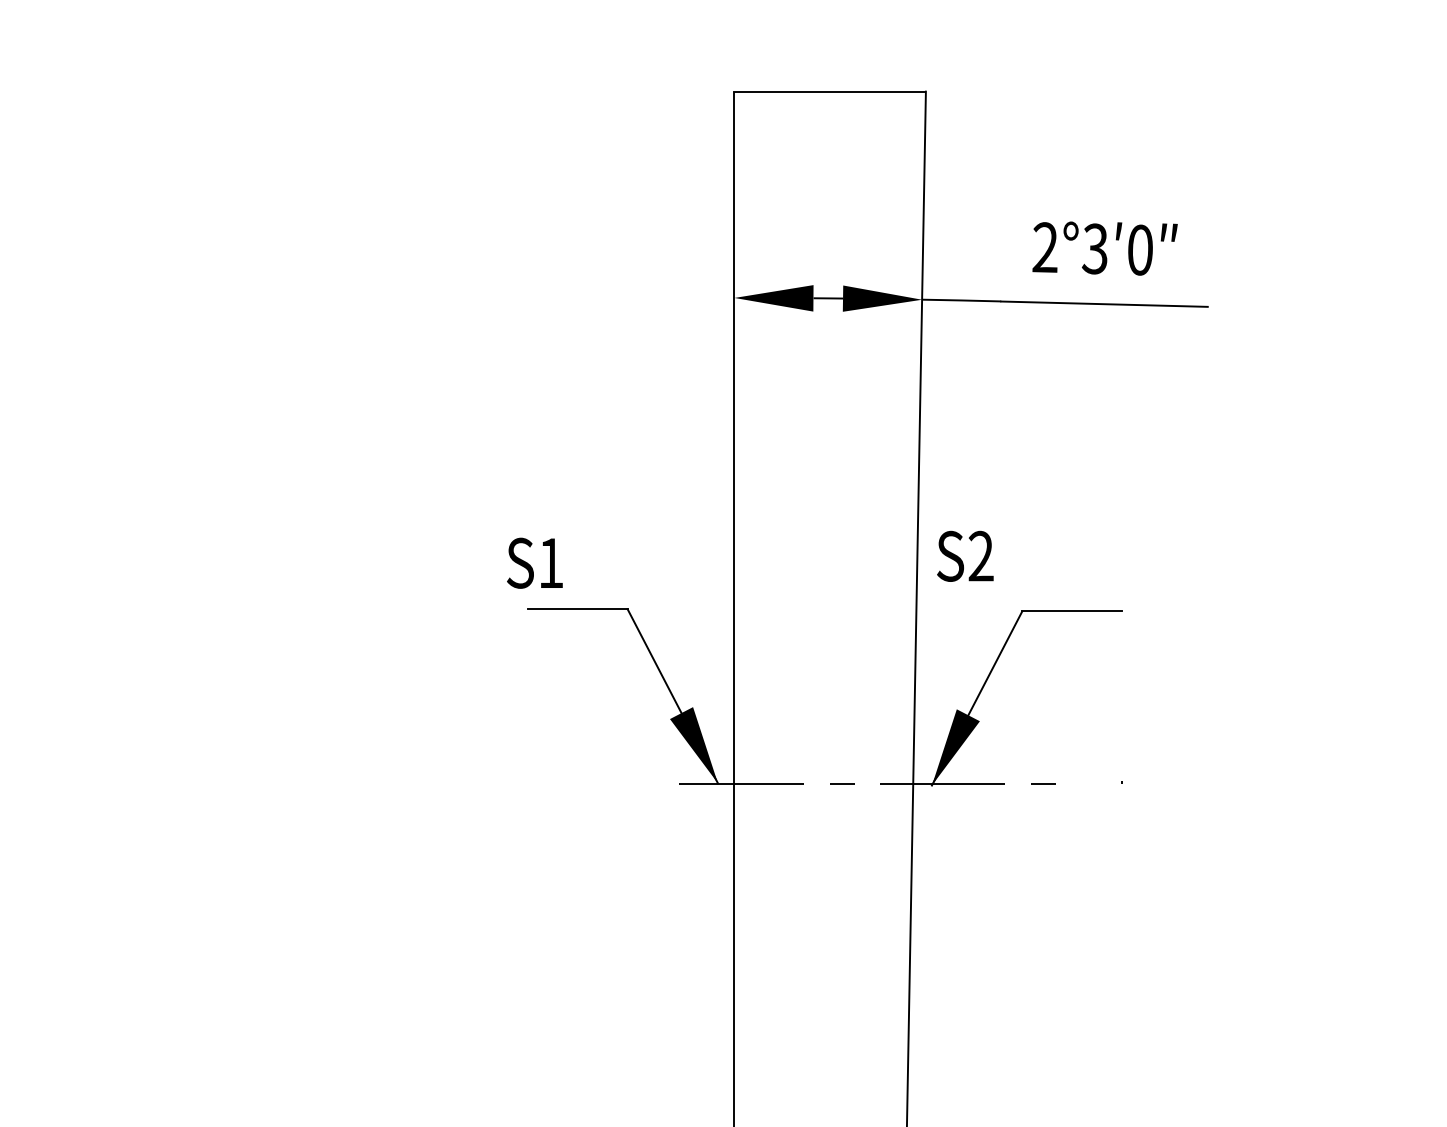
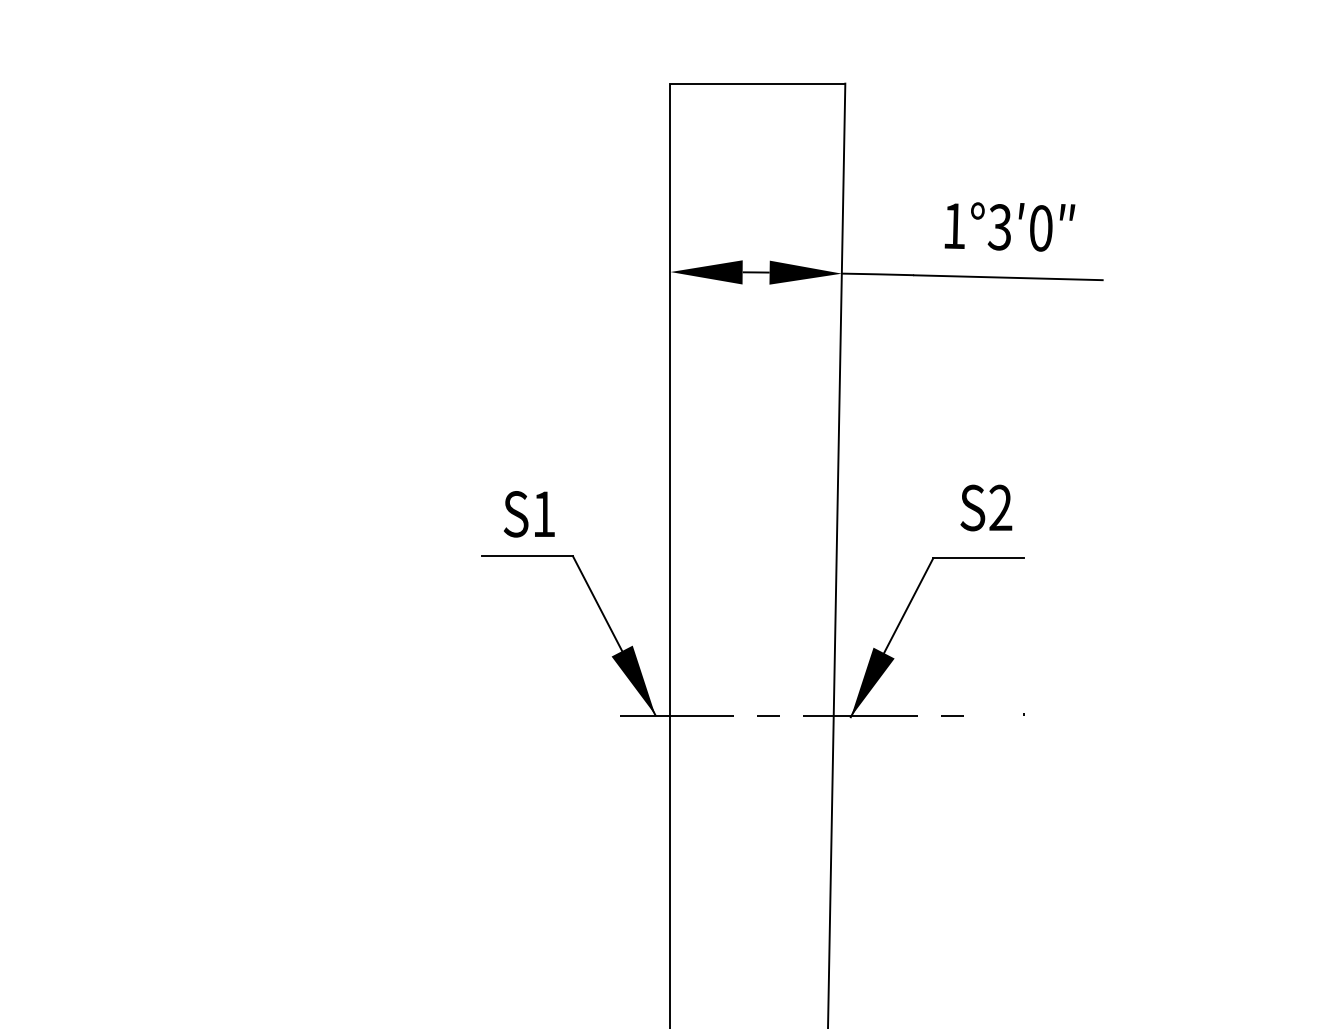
text: (1044, 246) -> (953, 225), 2°3 -> 1°3
text: (965, 555) -> (986, 507), moved
text: (535, 563) -> (529, 514), moved

